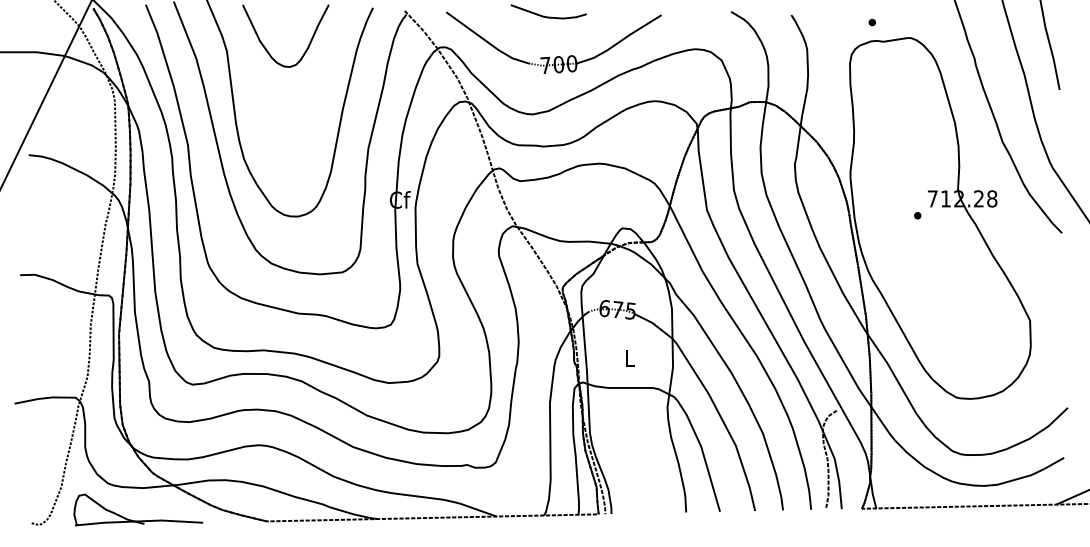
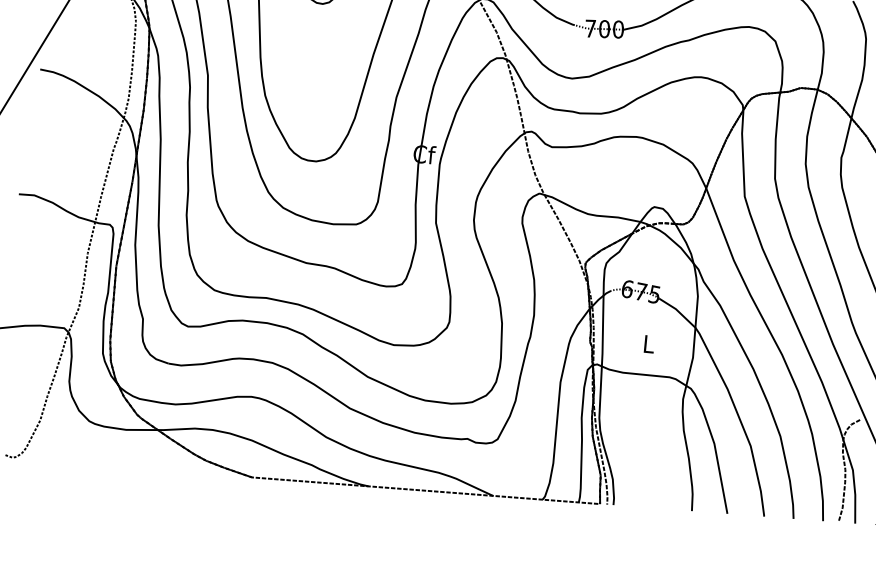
part: (138, 520) -> (117, 463), removed

